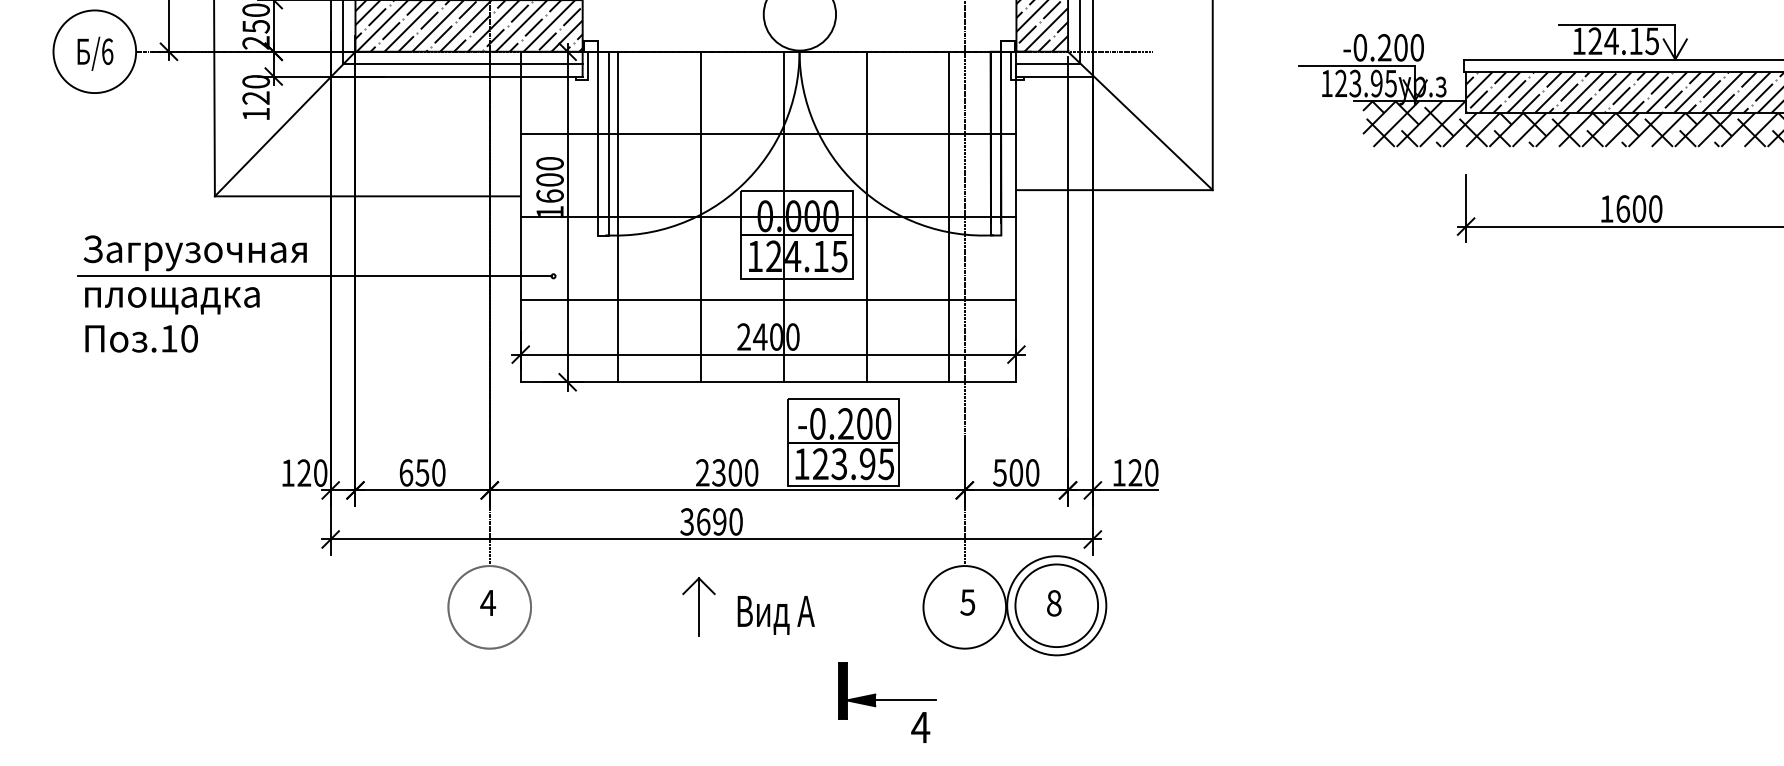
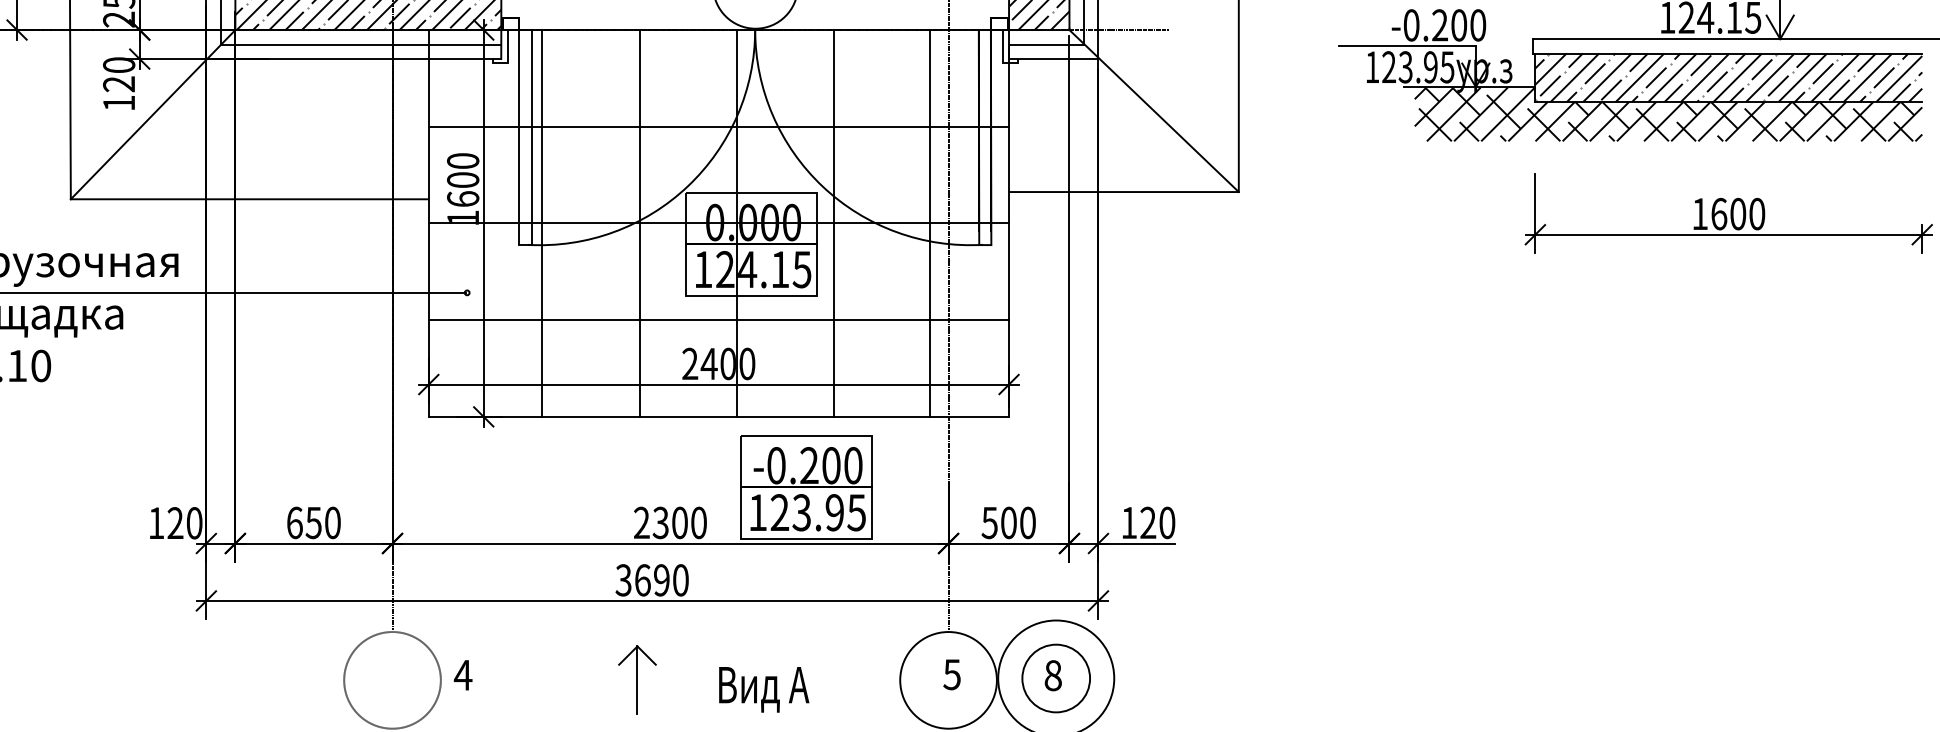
text: (487, 602) -> (462, 674), moved
circle: (1056, 605) -> (1055, 678), size x0.7
text: (775, 615) -> (763, 689), moved

